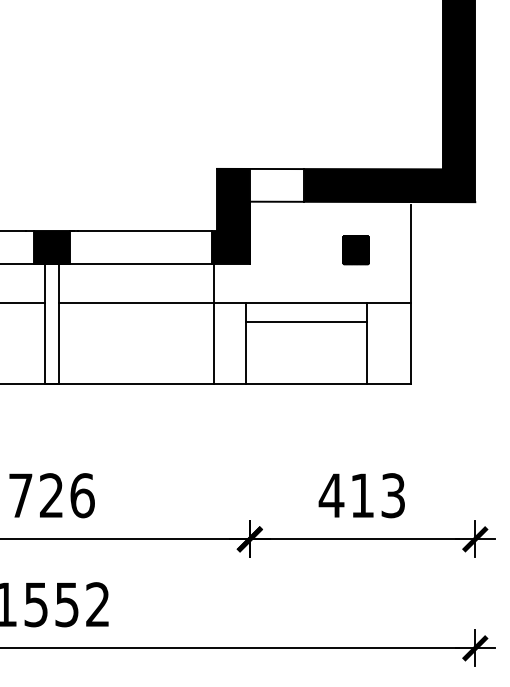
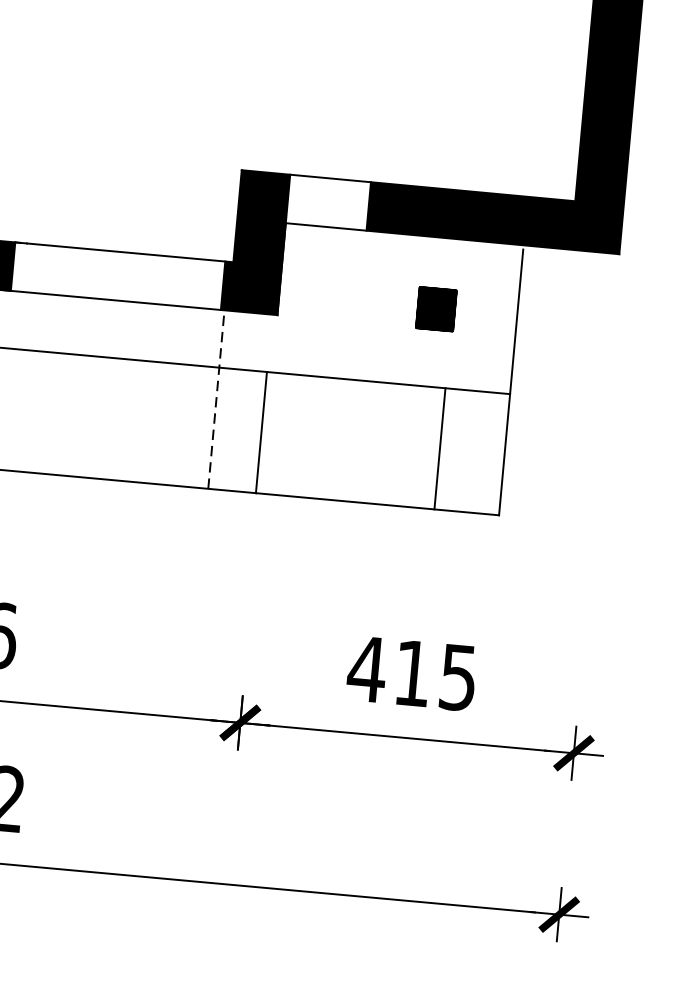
line: (306, 321) -> (353, 408), removed
line: (214, 323) -> (217, 398), solid -> dashed
text: (393, 495) -> (458, 677), 413 -> 415

